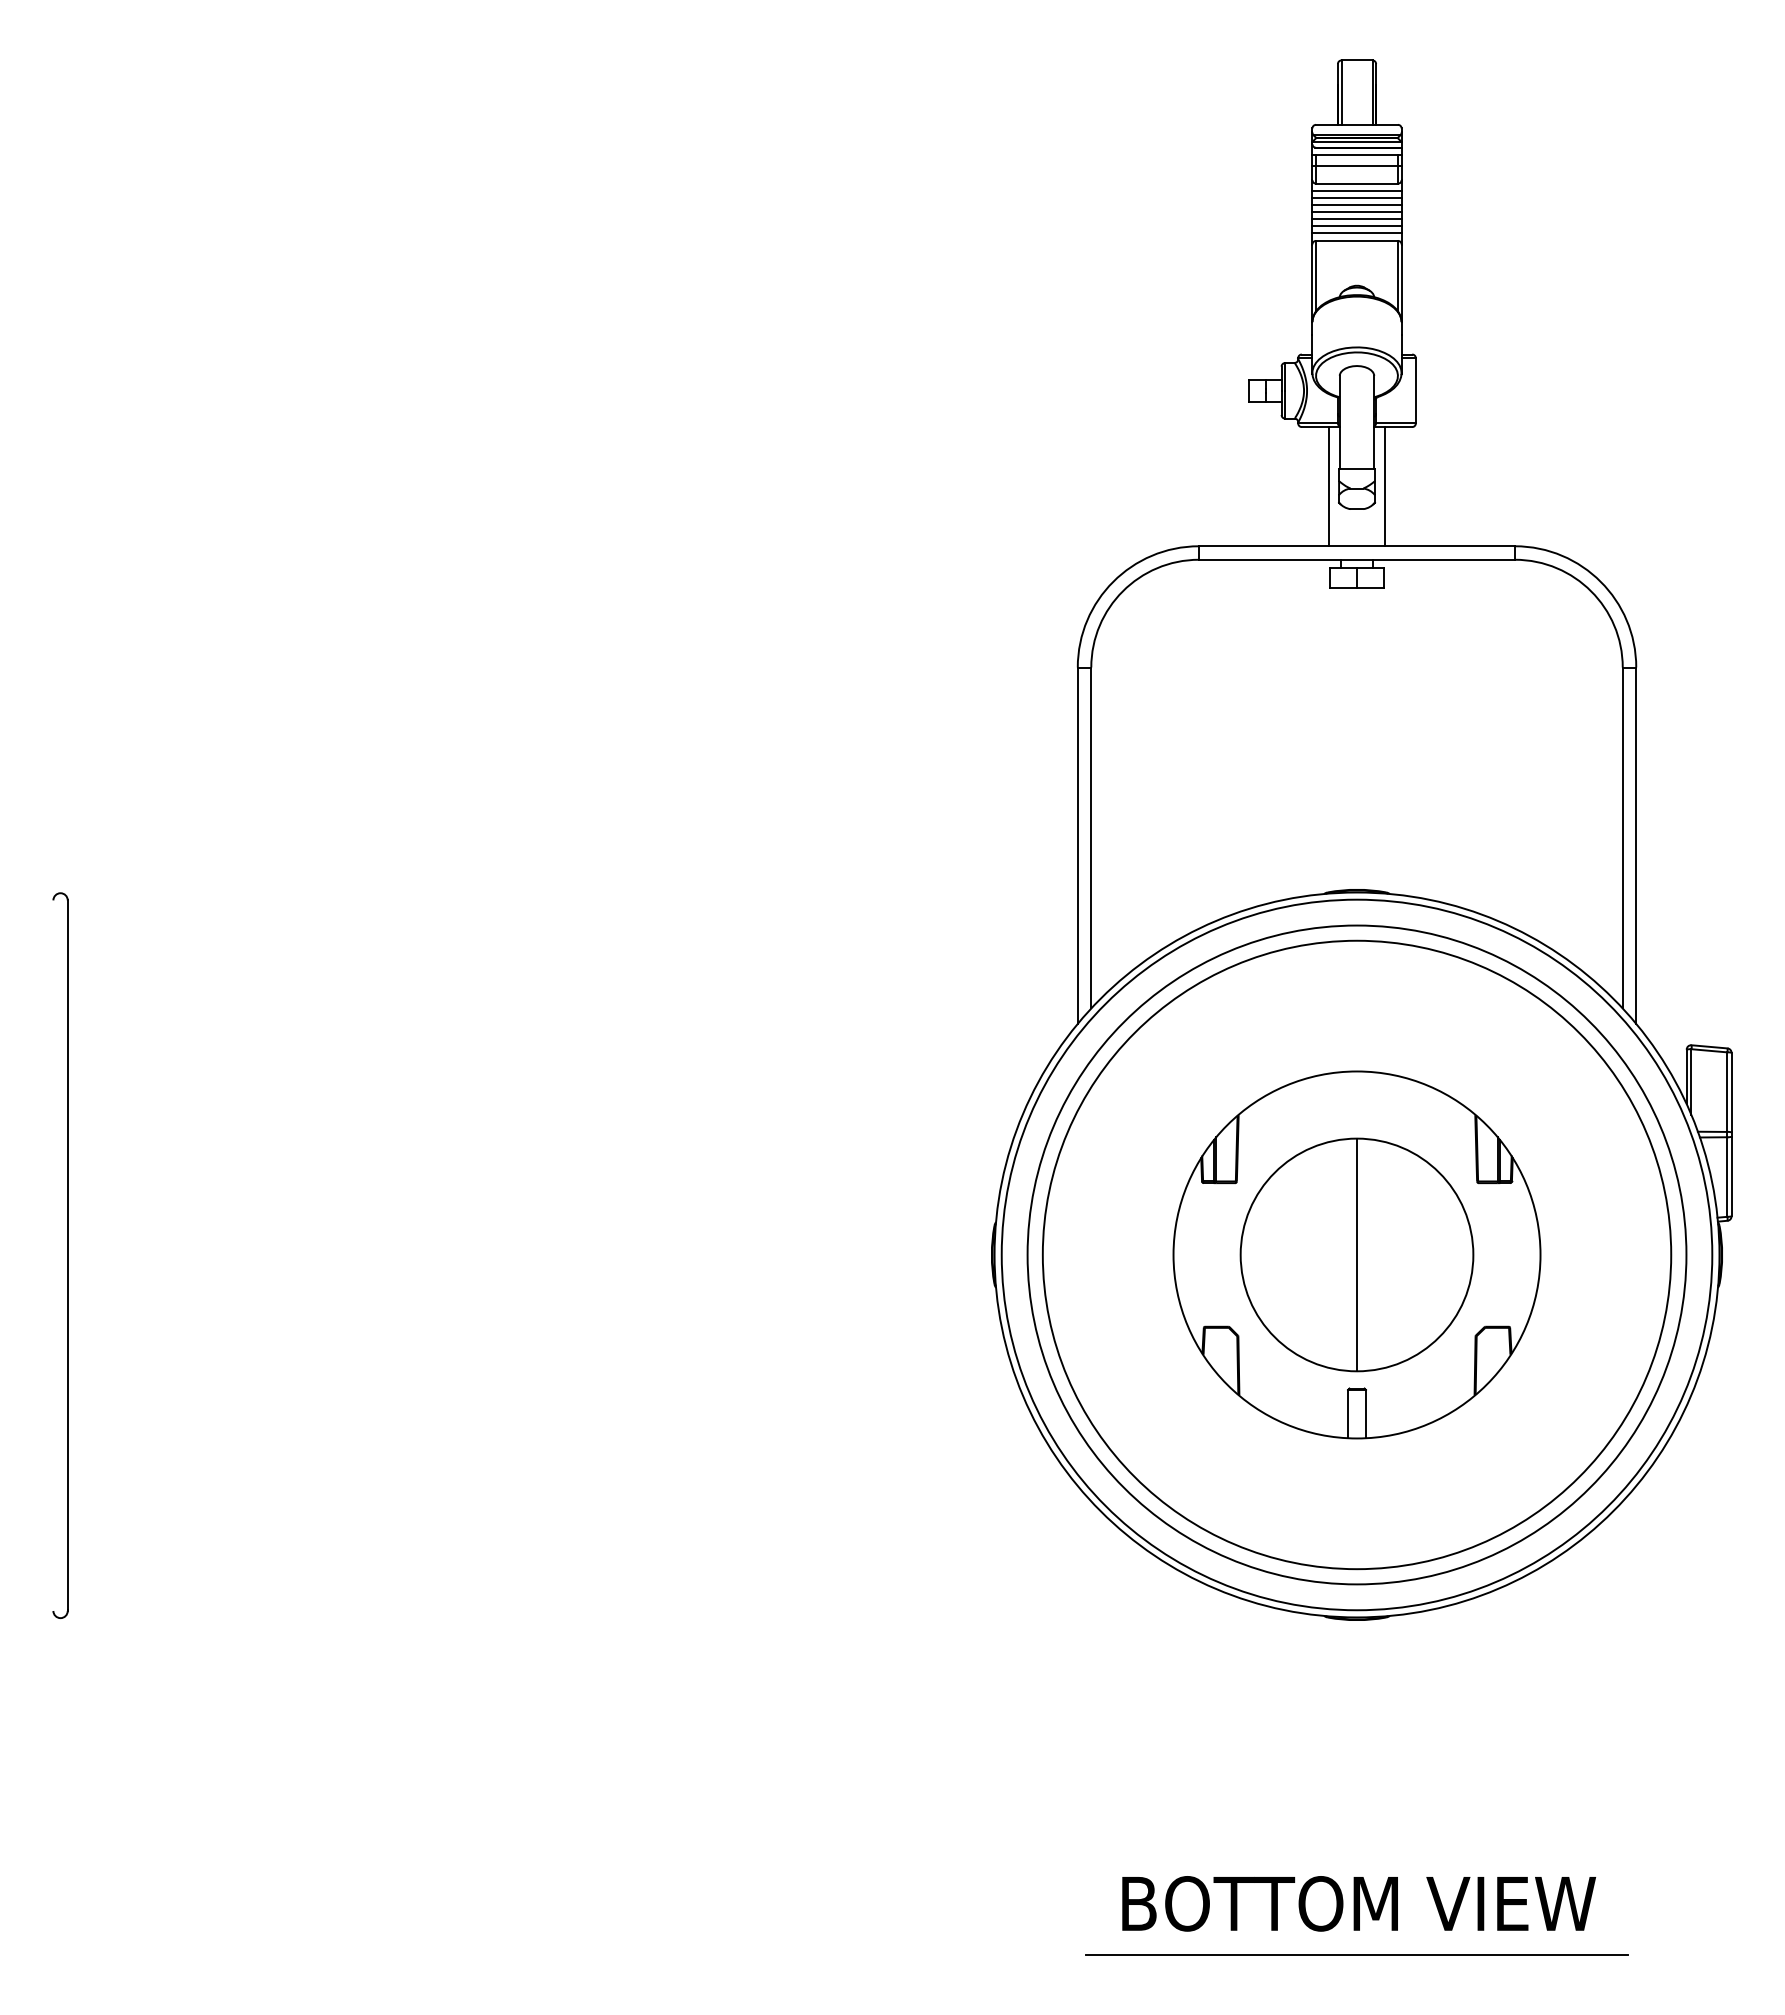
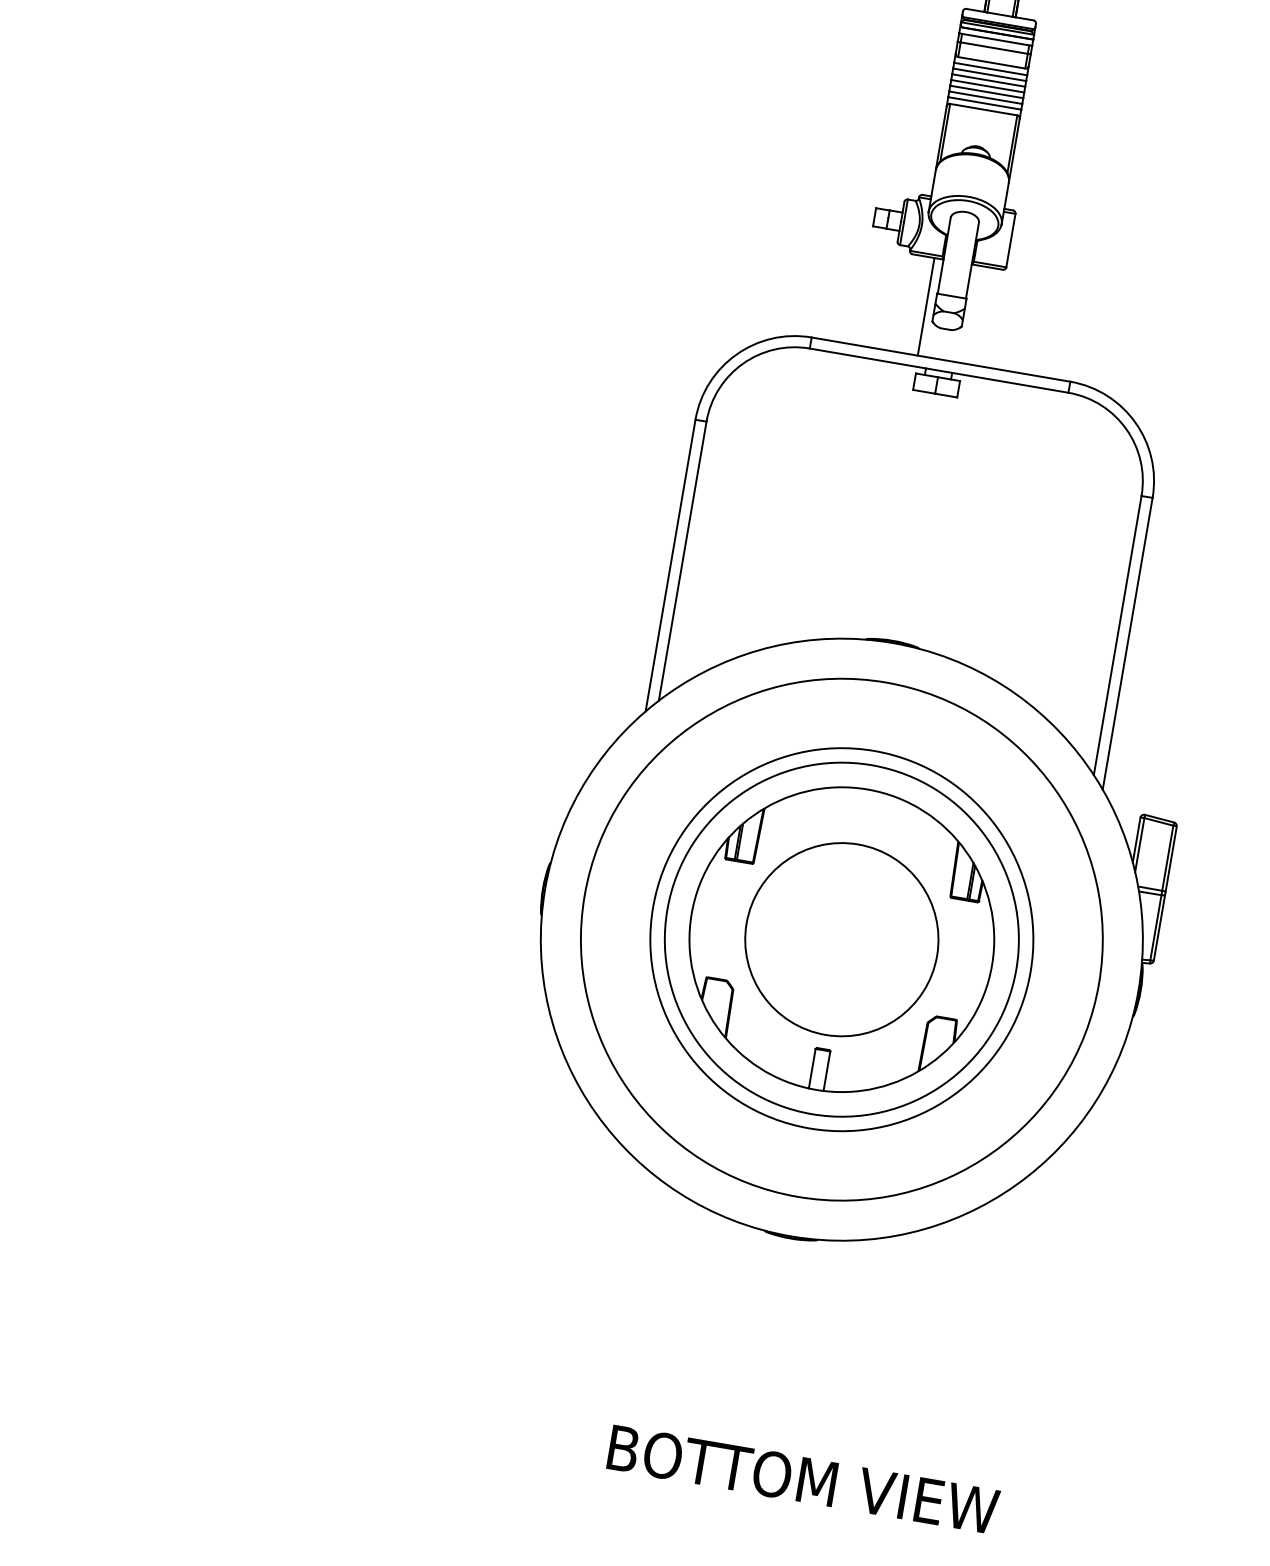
line: (1385, 486) -> (972, 314), removed
circle: (1356, 1254) -> (841, 939), size x0.6
circle: (1356, 1254) -> (841, 939), size x0.7
line: (1357, 1254) -> (842, 939), removed
text: (1359, 1903) -> (803, 1479), moved
line: (1356, 1954) -> (743, 1512), removed

